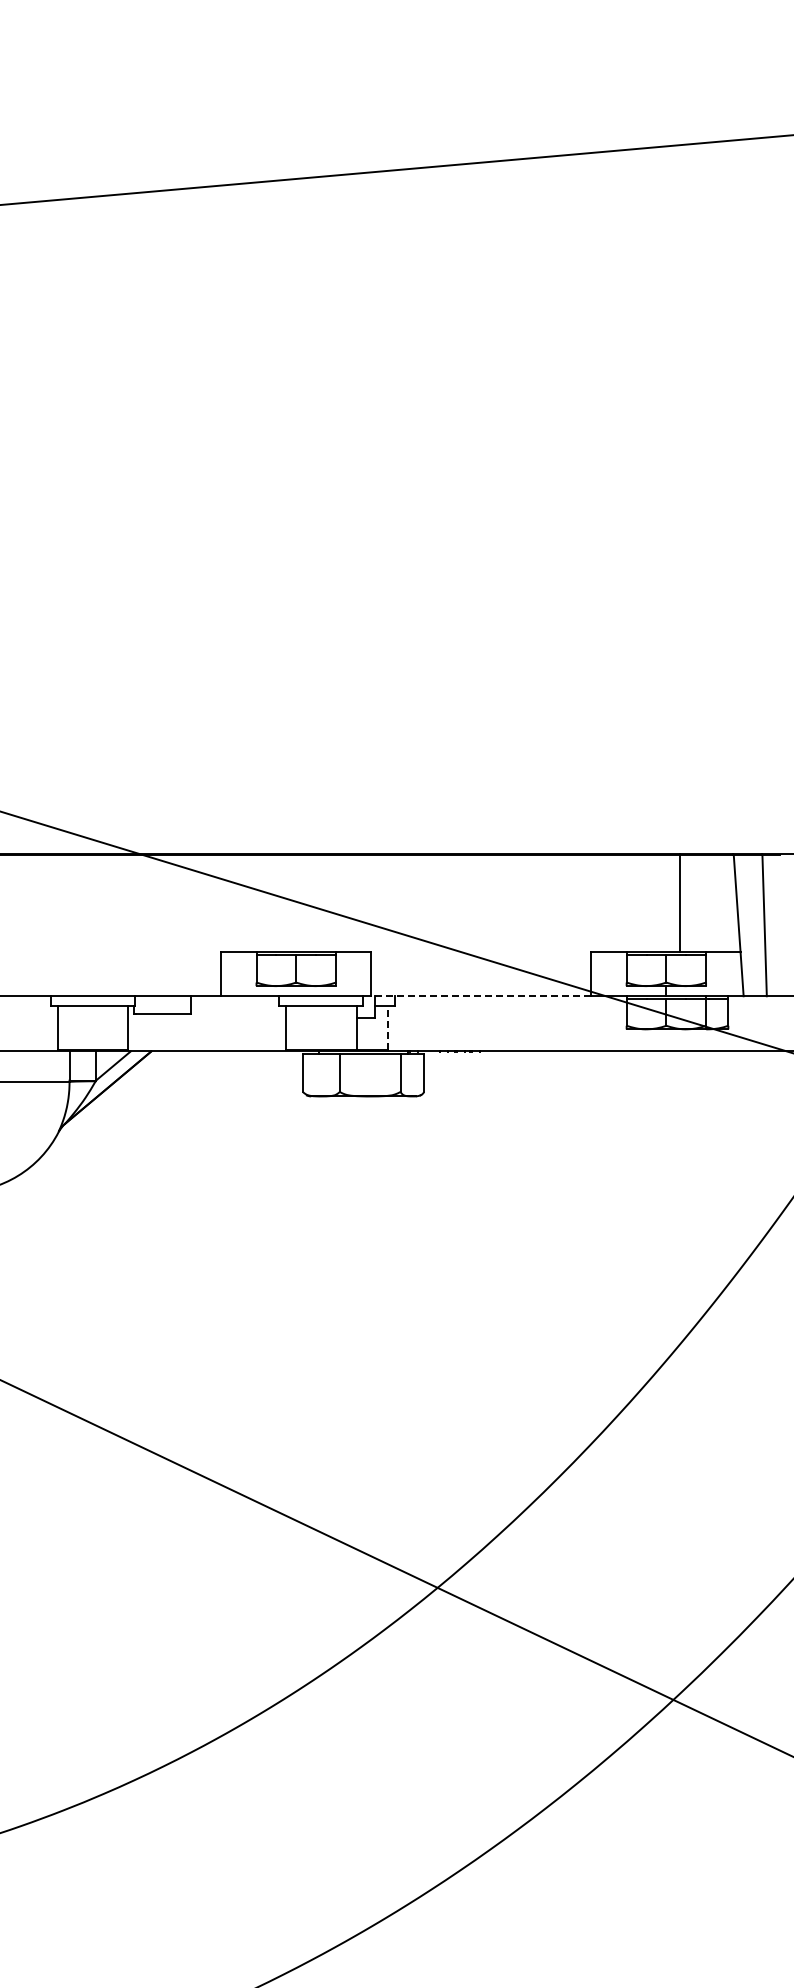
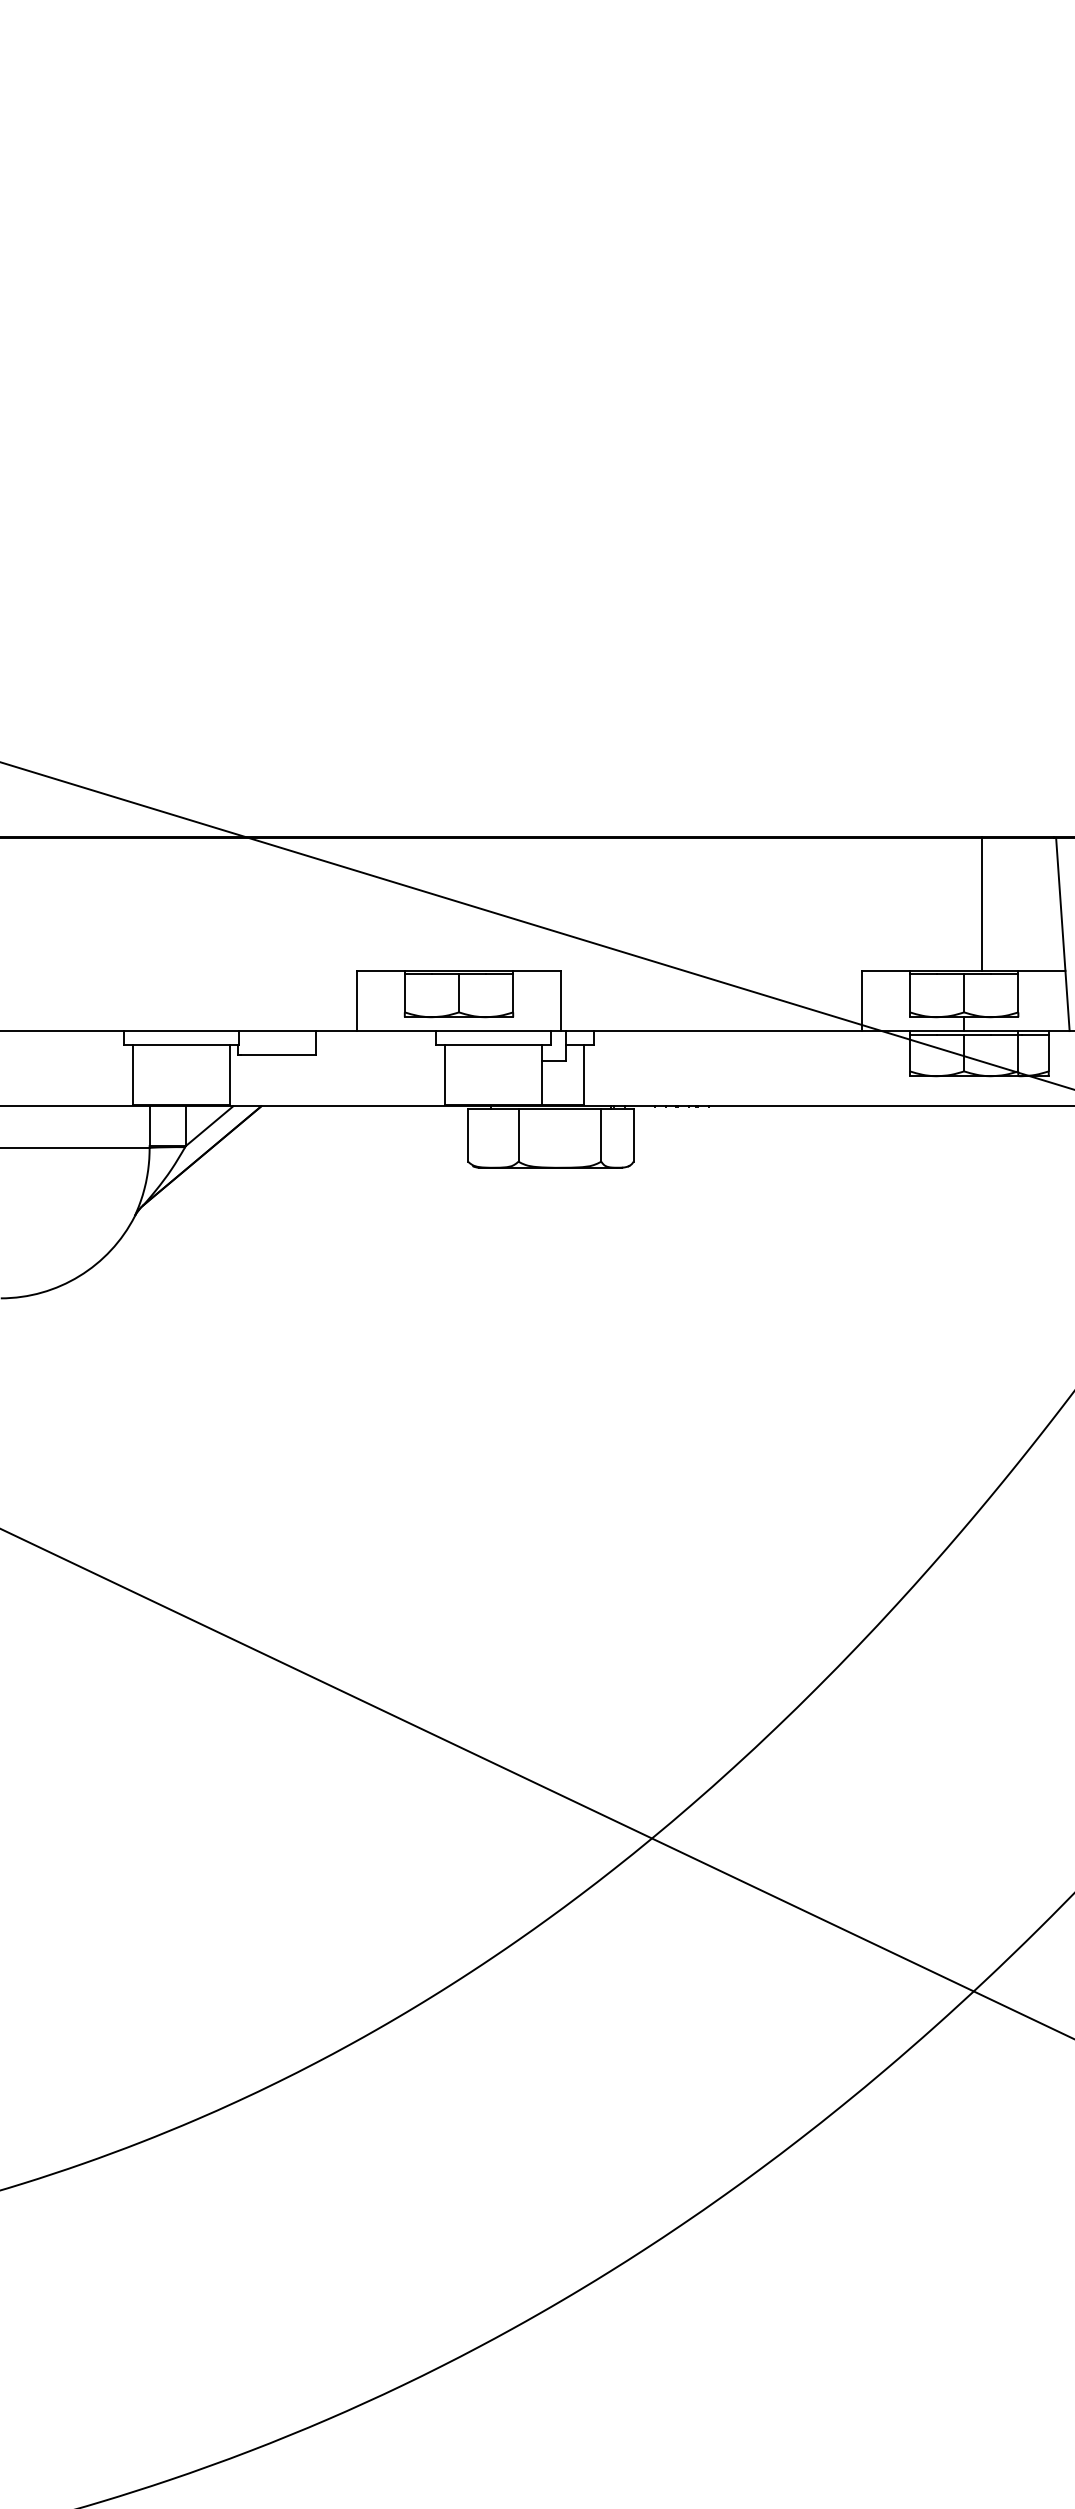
line: (480, 996) -> (710, 1031), dashed -> solid
line: (388, 1027) -> (584, 1073), dashed -> solid

